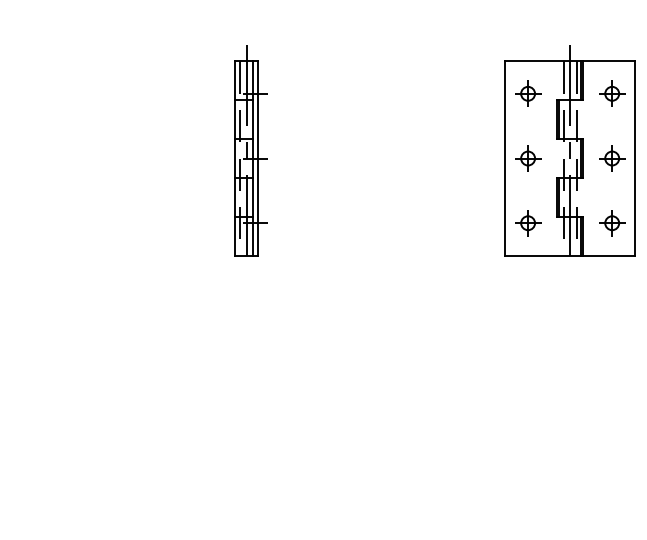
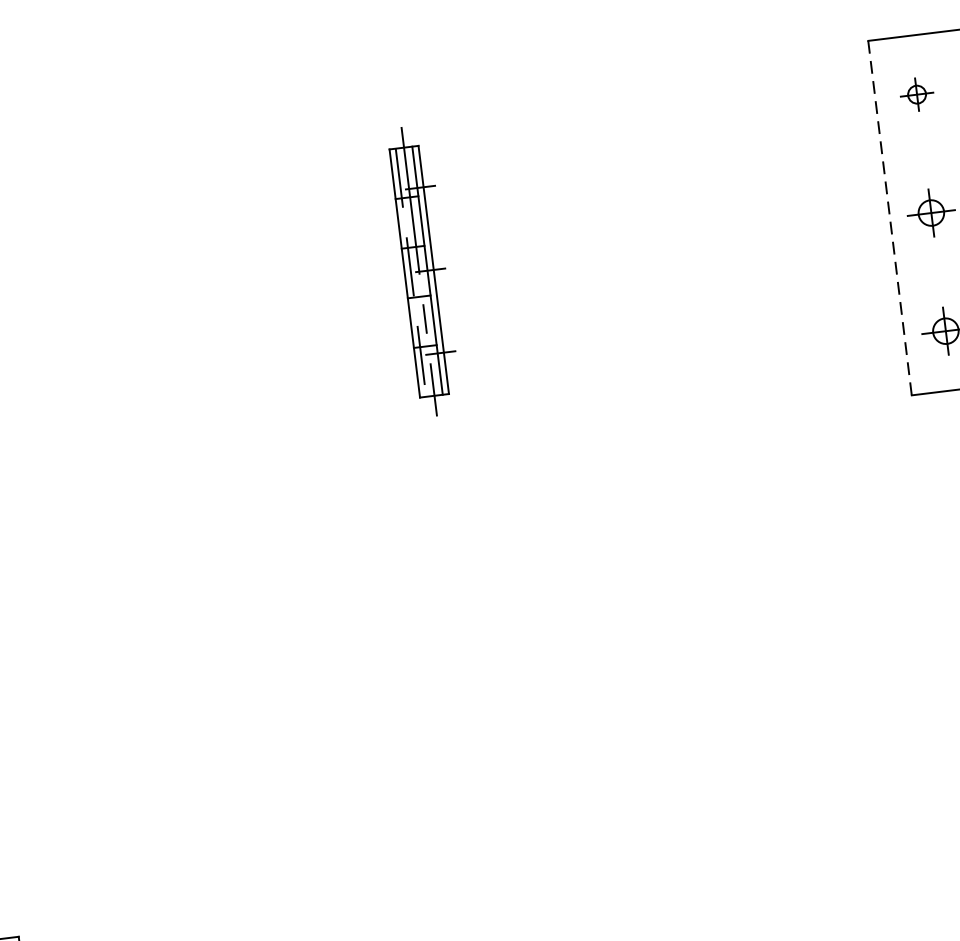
part: (528, 93) -> (917, 94), size x0.7
part: (250, 150) -> (422, 260), size x0.7
line: (505, 159) -> (890, 219), solid -> dashed

